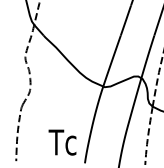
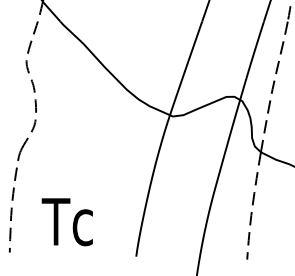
text: (62, 142) -> (67, 221), moved

